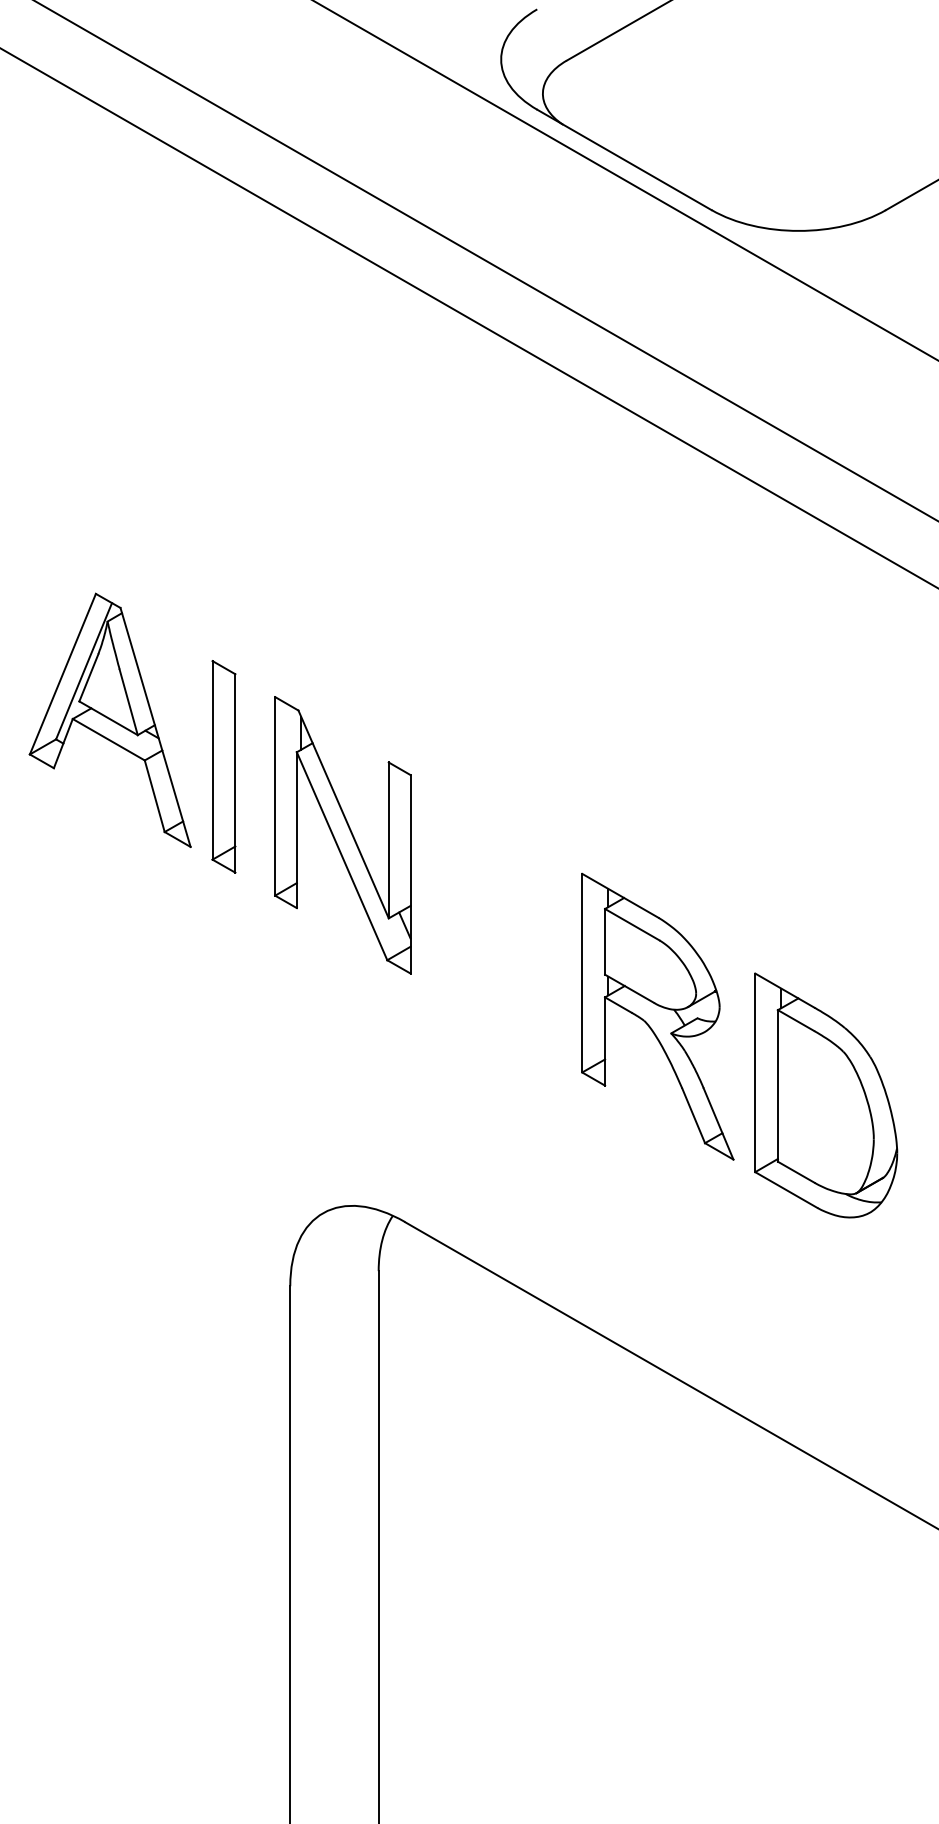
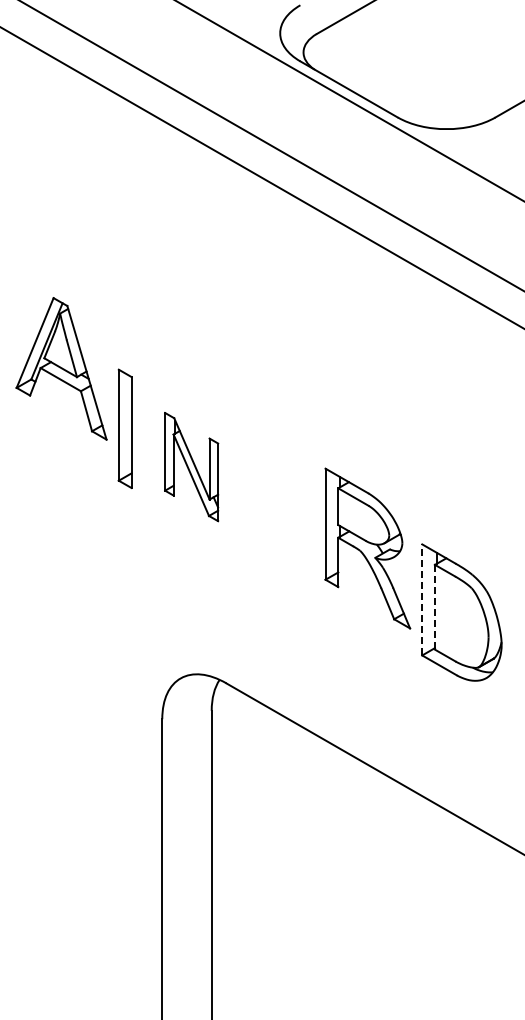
part: (110, 719) -> (61, 368), moved
part: (342, 834) -> (191, 466), size x0.7
part: (657, 1016) -> (367, 548), moved
line: (755, 1072) -> (422, 599), solid -> dashed
line: (777, 1086) -> (434, 607), solid -> dashed

